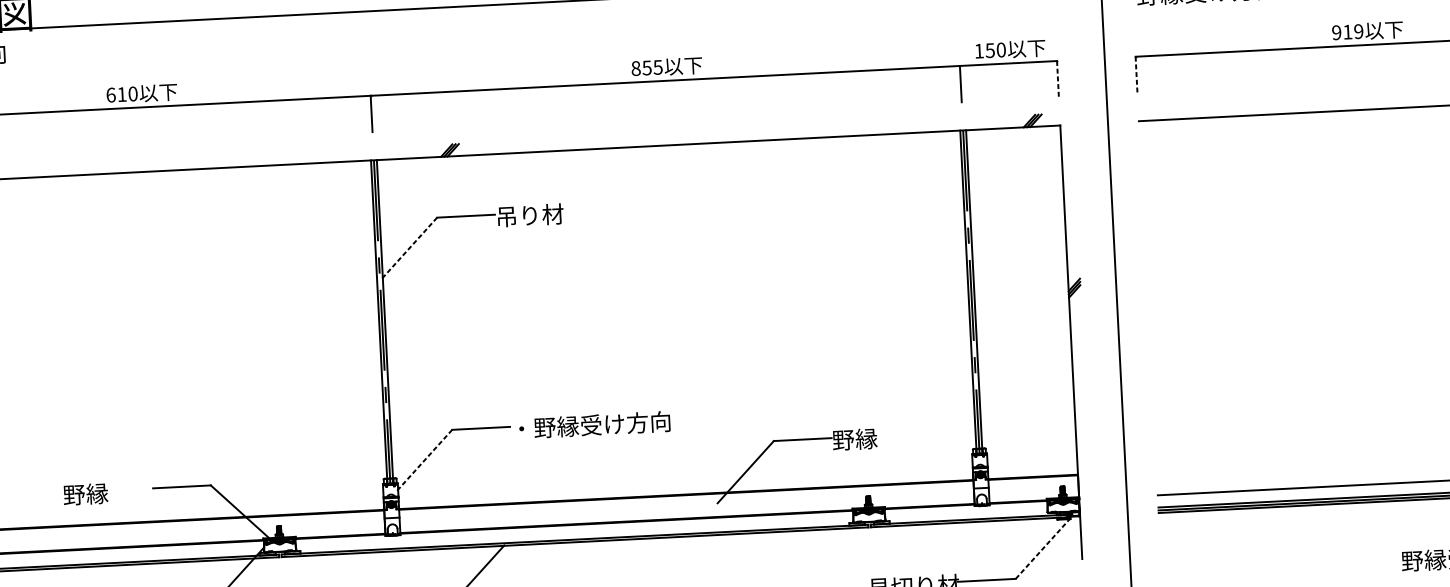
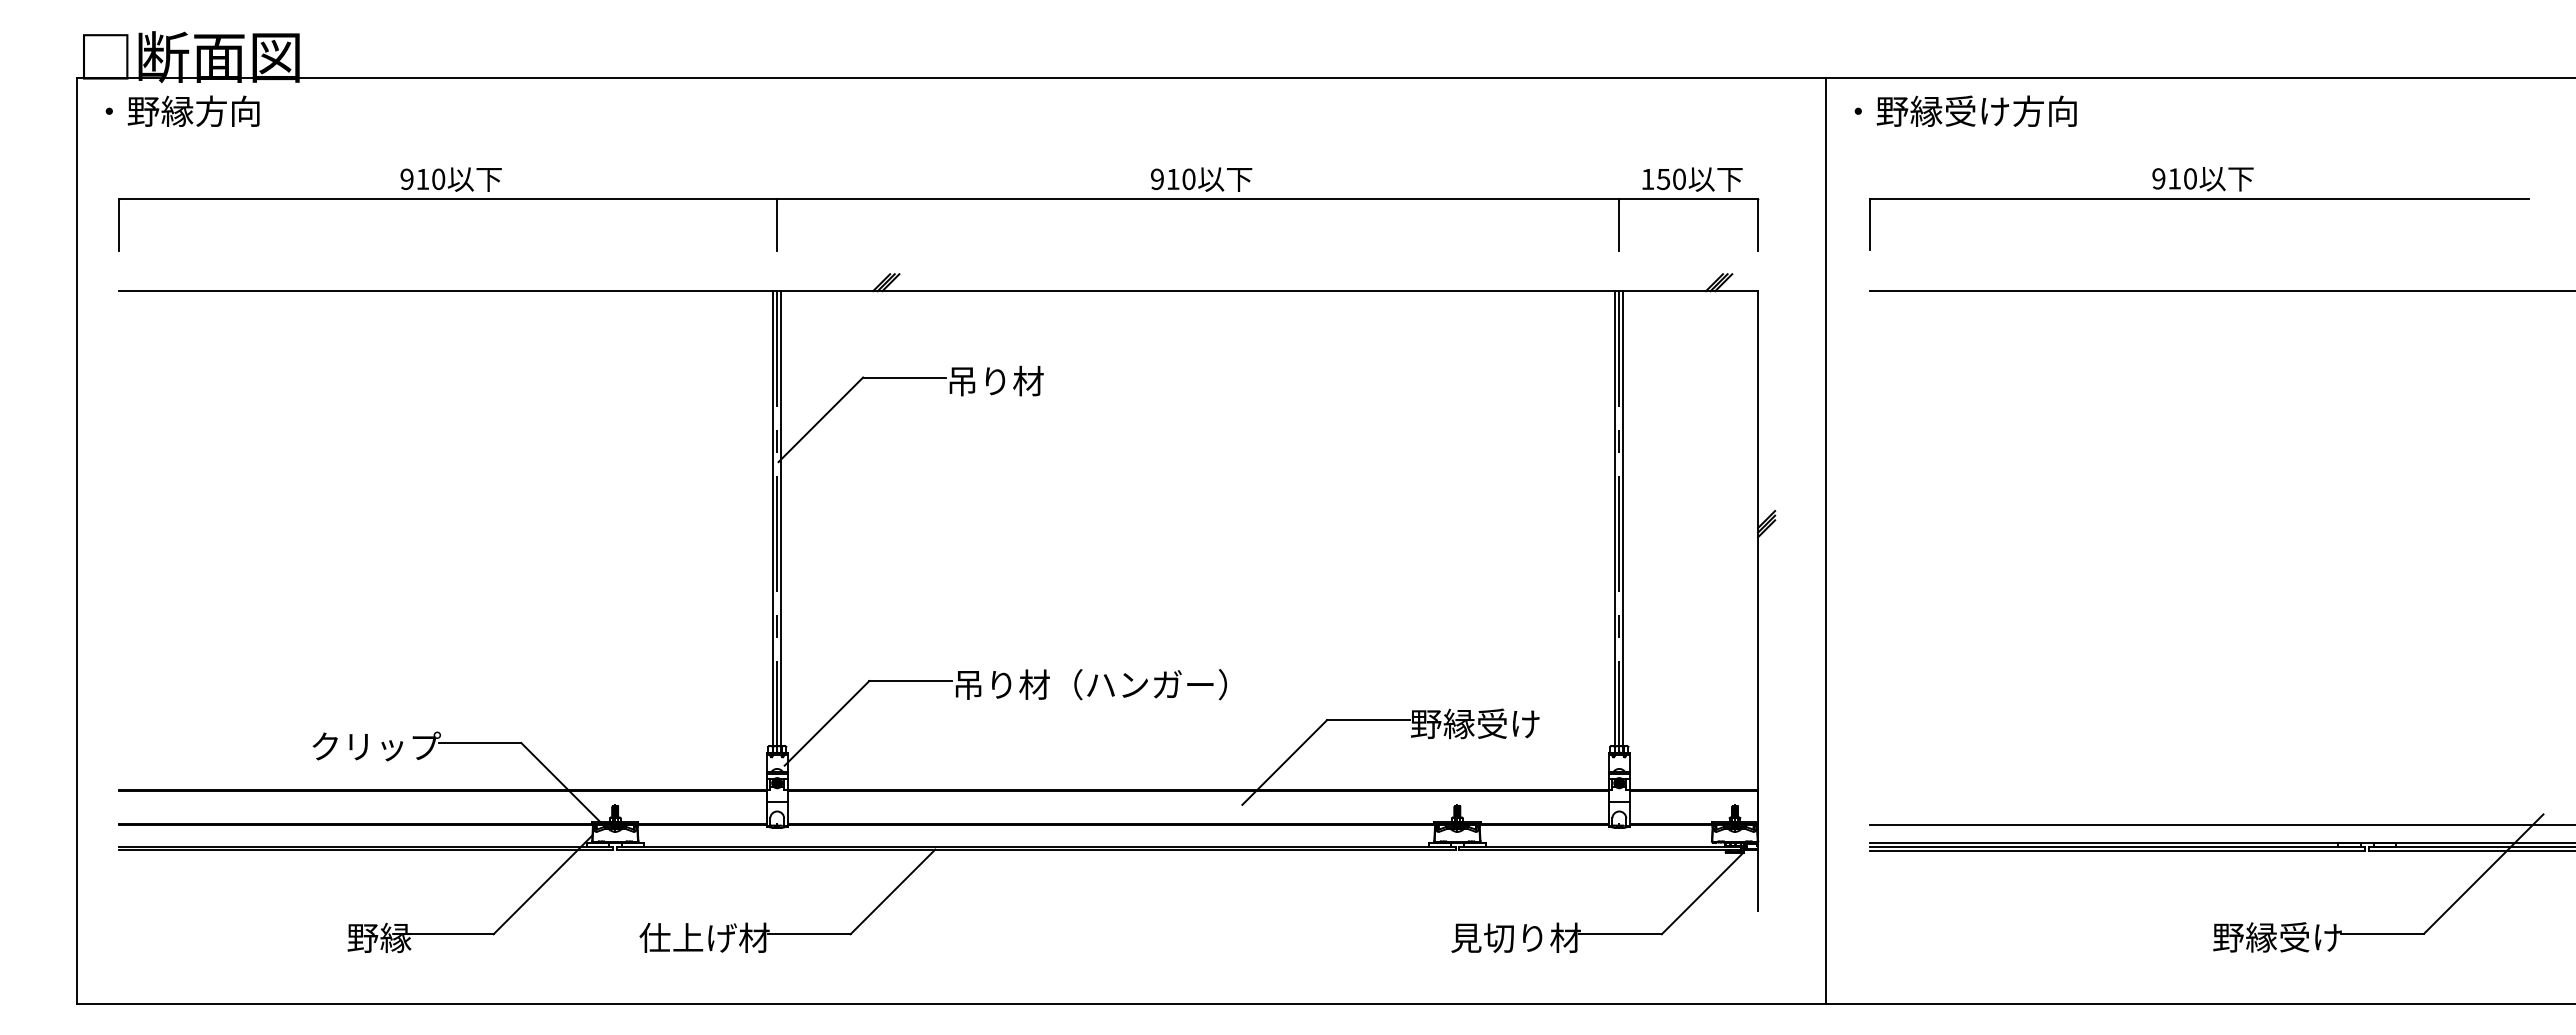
text: (1358, 31) -> (2190, 178), 919 -> 910
text: (647, 68) -> (1173, 179), 855 -> 910
line: (1136, 74) -> (1870, 224), dashed -> solid
line: (1058, 78) -> (1758, 224), dashed -> solid
text: (110, 95) -> (406, 179), 610 -> 910
line: (408, 248) -> (820, 419), dashed -> solid
text: (607, 424) -> (1090, 684), ・野縁受け方向 -> 吊り材（ハンガー）
text: (900, 436) -> (1508, 723), 野縁 -> 野縁受け
line: (423, 461) -> (826, 723), dashed -> solid
text: (109, 493) -> (375, 746), 野縁 -> クリップ
line: (1042, 548) -> (1702, 893), dashed -> solid

